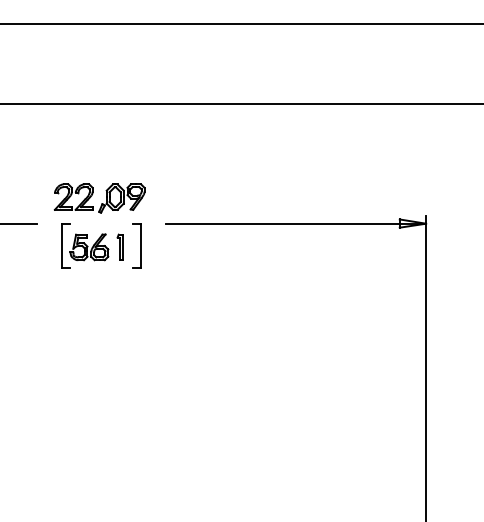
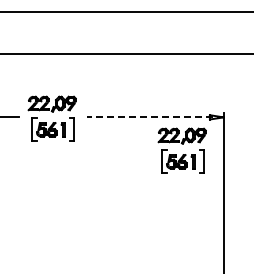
line: (294, 223) -> (154, 117), solid -> dashed
part: (345, 286) -> (181, 150), added

